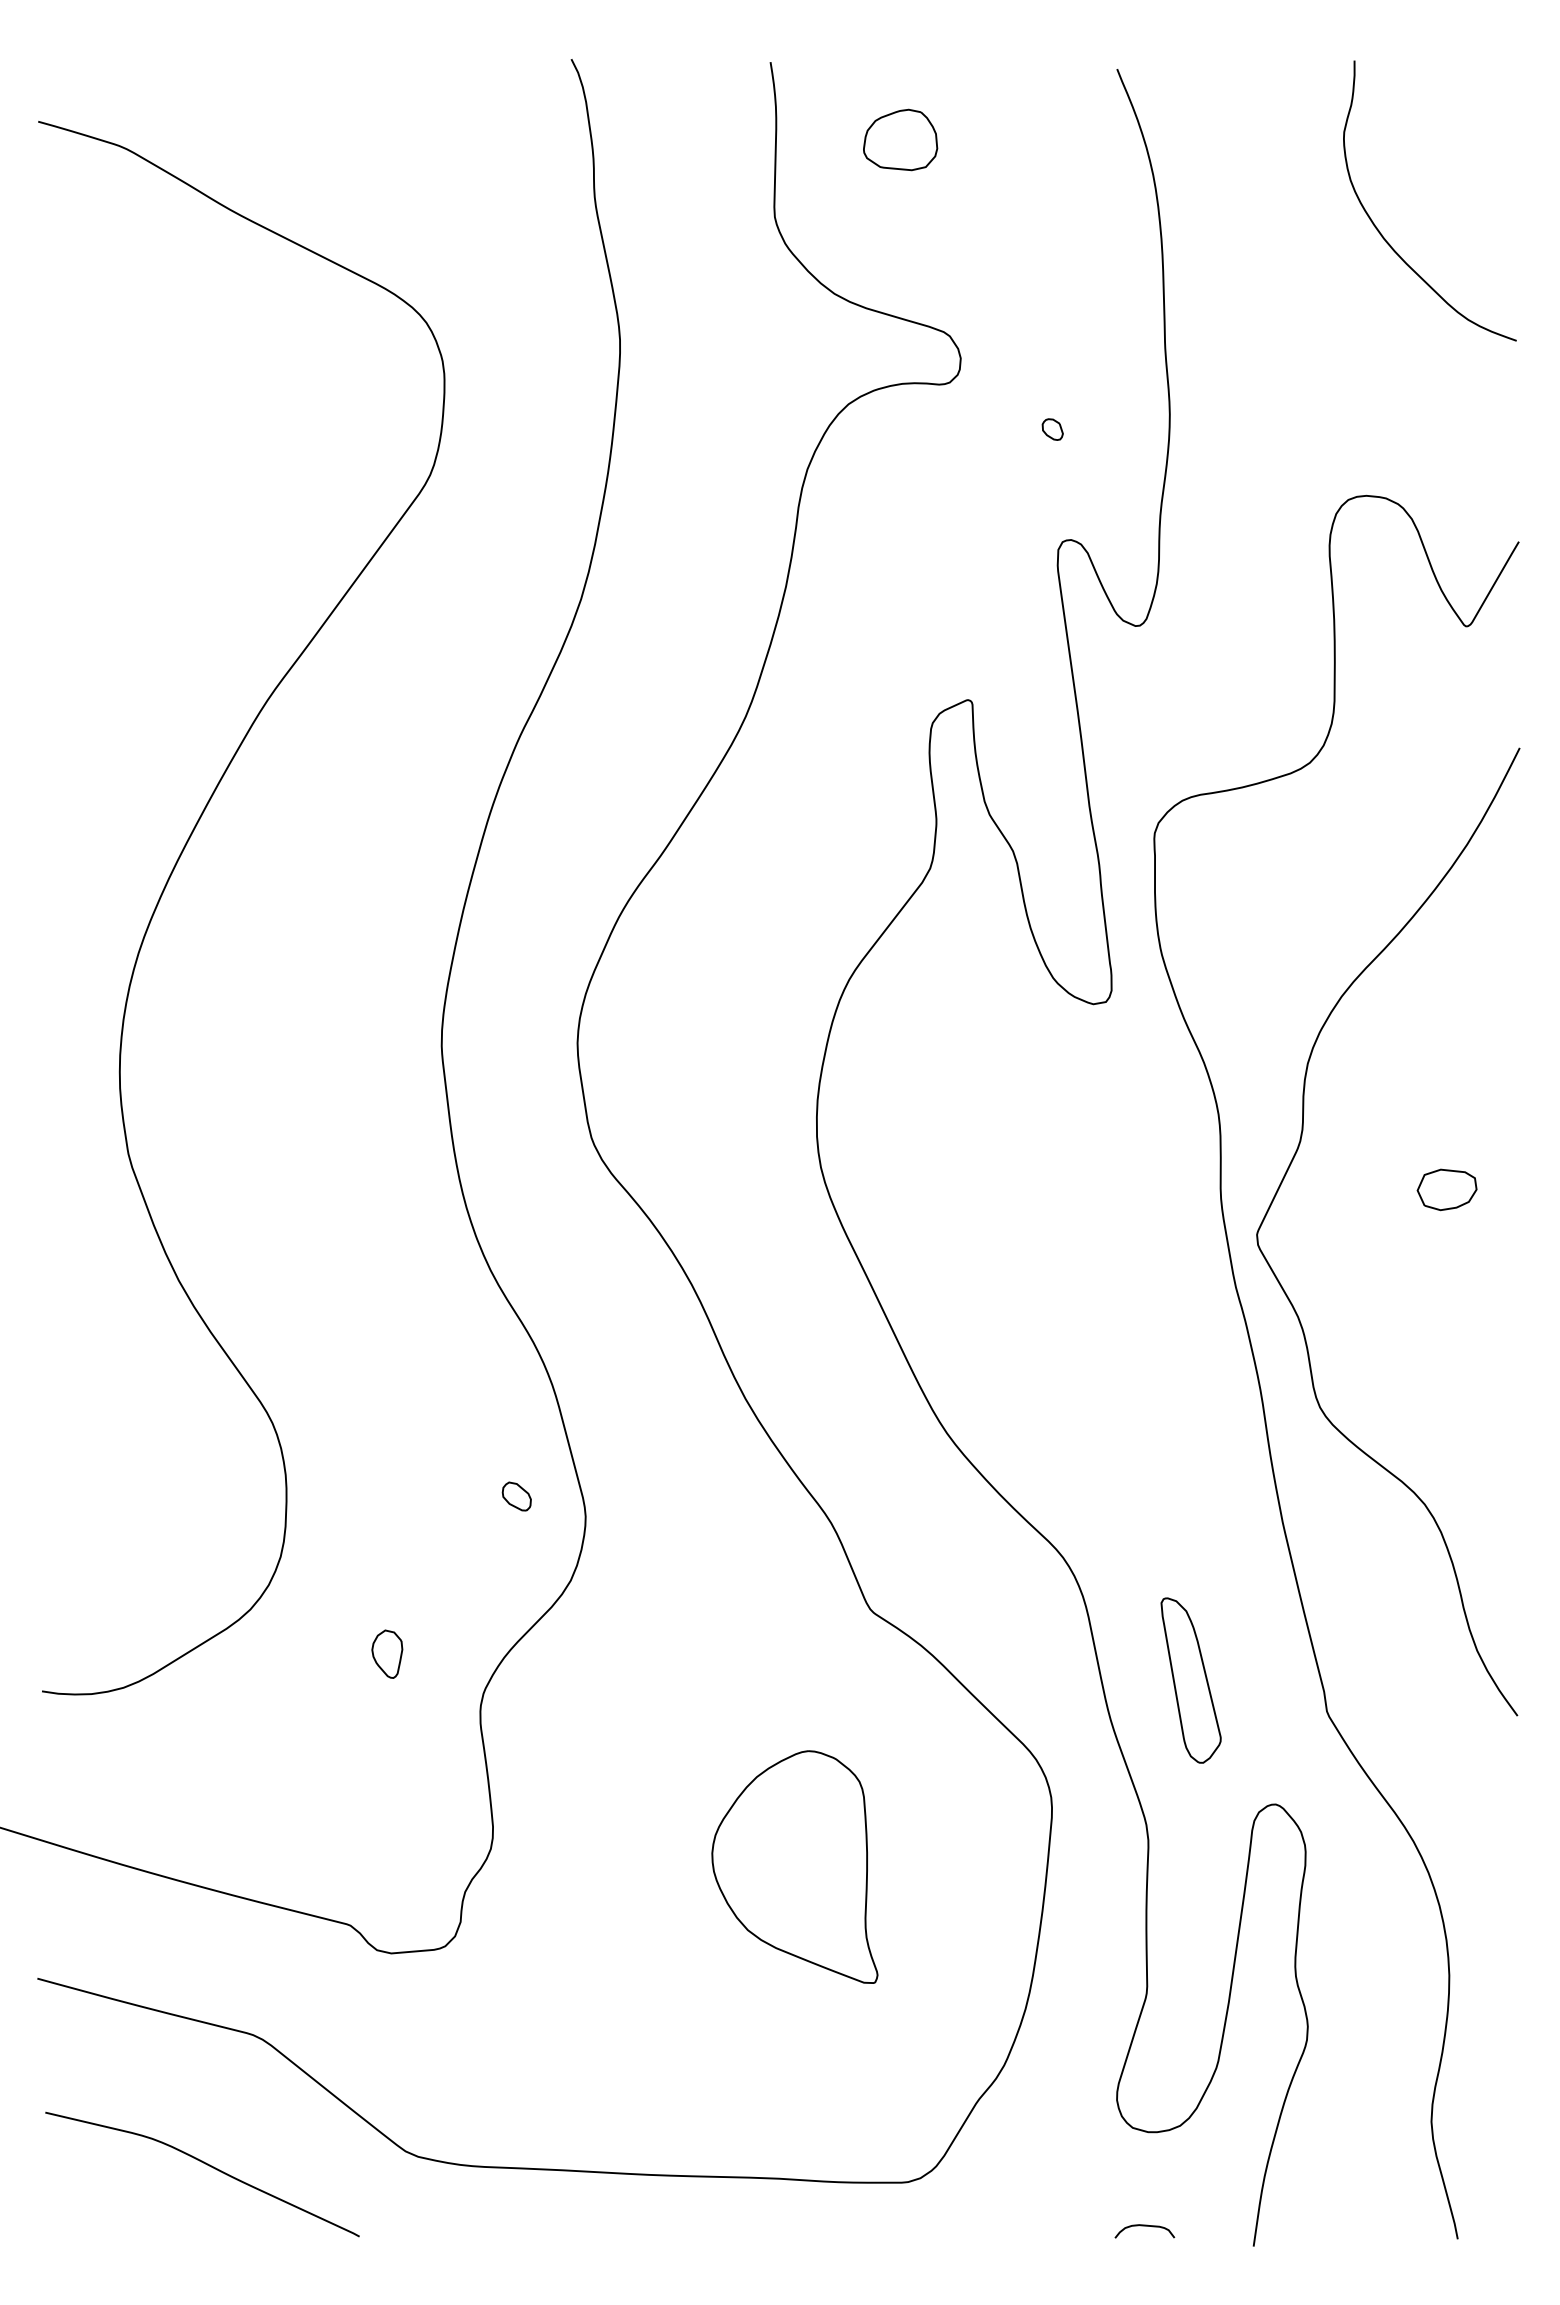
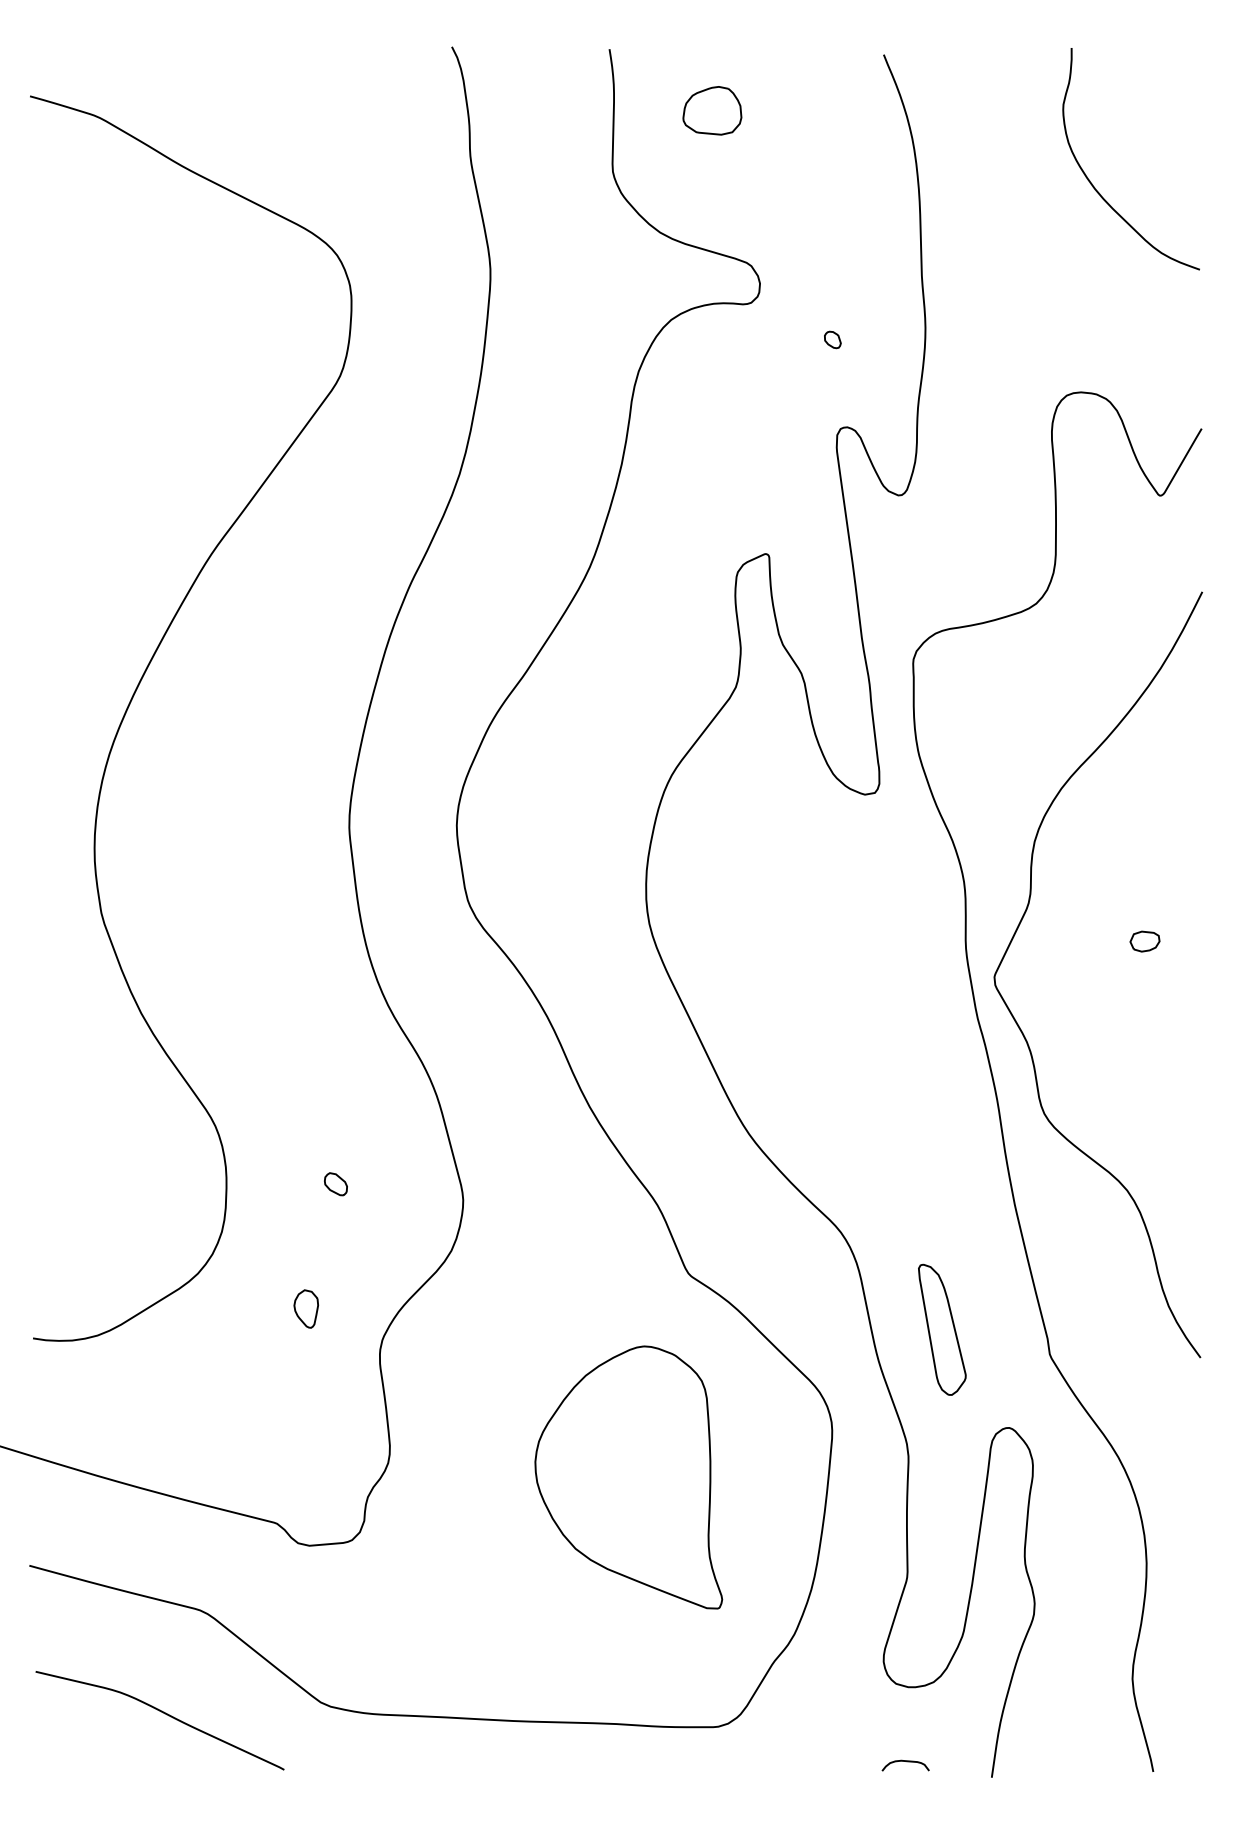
part: (1447, 1189) -> (1145, 941), size x0.62
part: (516, 1496) -> (335, 1184), moved
part: (794, 1866) -> (628, 1476), size x1.43

